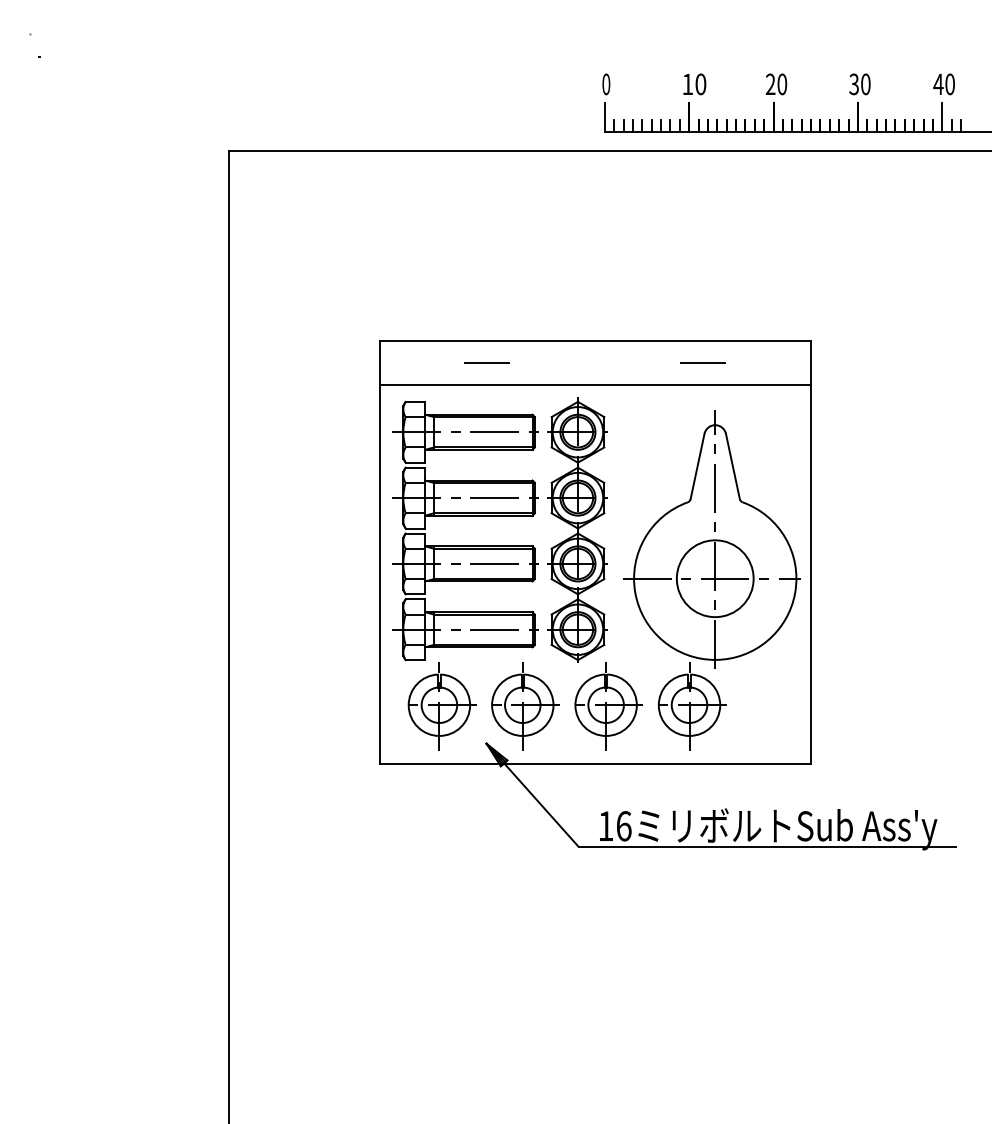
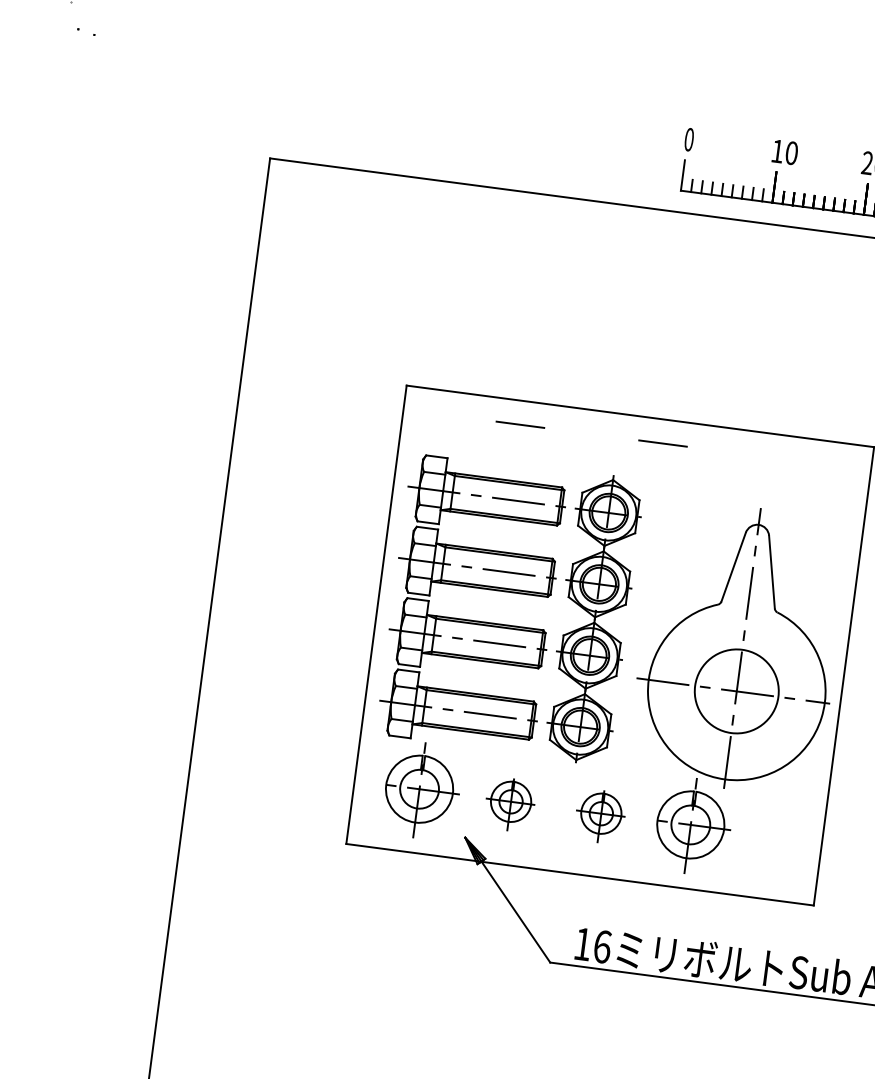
line: (702, 362) -> (662, 443), moved
line: (594, 384) -> (633, 463), removed
part: (525, 706) -> (512, 802), size x0.6
part: (608, 706) -> (602, 814), size x0.6

